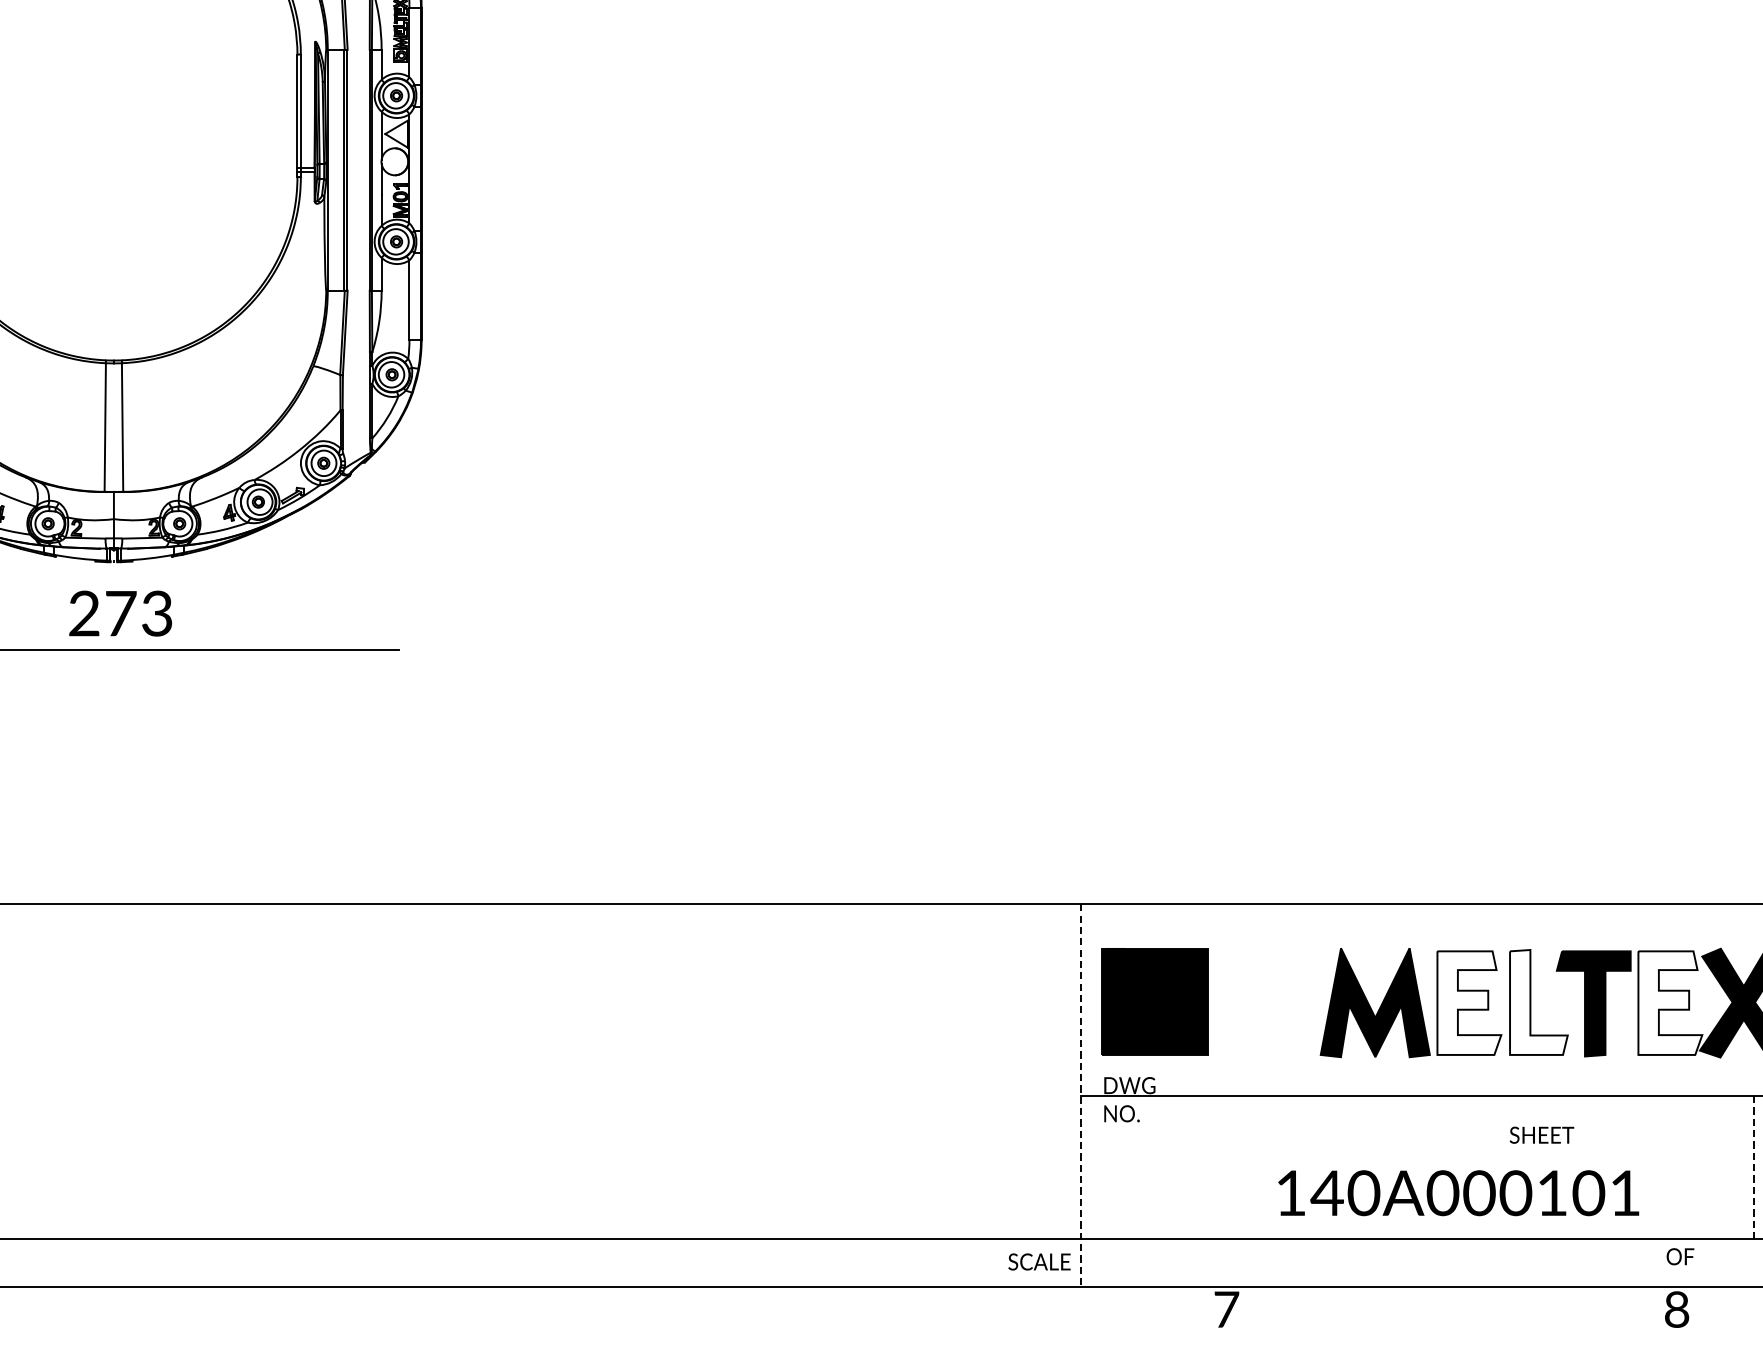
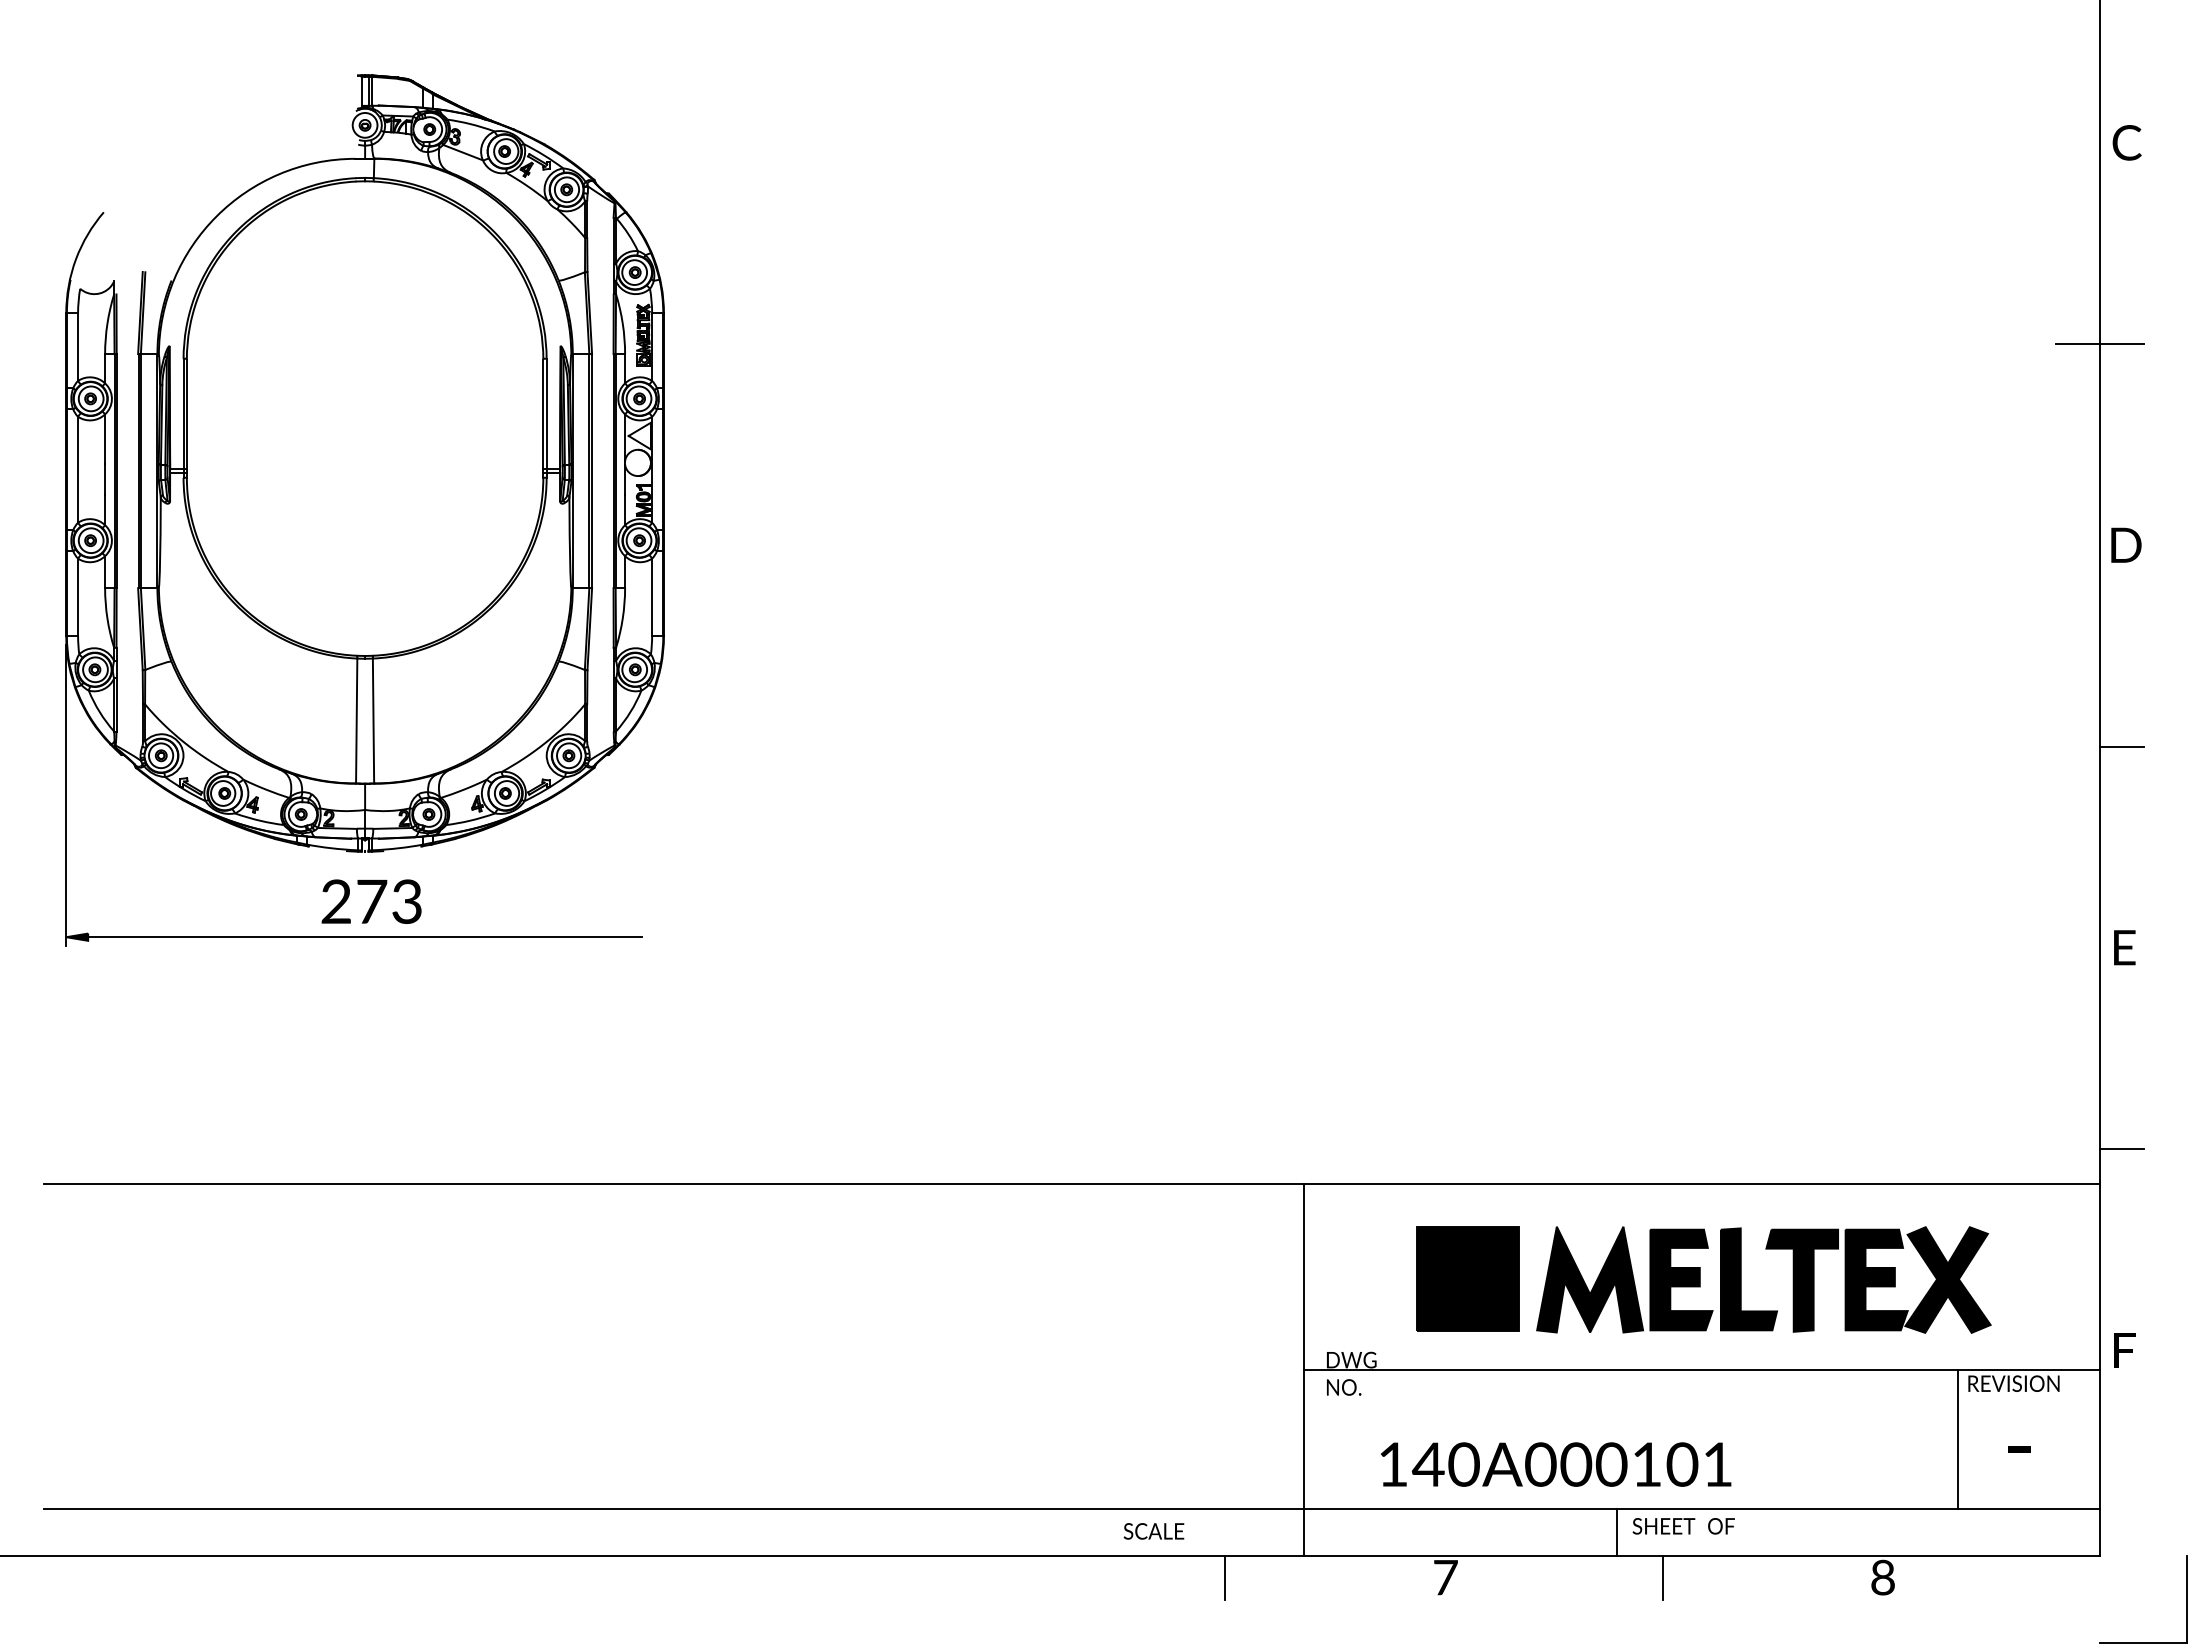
part: (1154, 1001) -> (1467, 1278), moved
fill: (1469, 1002) -> (1681, 1279), added
fill: (1538, 1002) -> (1748, 1279), added
fill: (1670, 1002) -> (1876, 1279), added
line: (1080, 1095) -> (1303, 1369), dashed -> solid
text: (1541, 1135) -> (1663, 1526), moved
line: (1753, 1167) -> (1957, 1439), dashed -> solid
text: (1459, 1193) -> (1556, 1464), moved
text: (1680, 1256) -> (1721, 1526), moved
text: (1039, 1262) -> (1153, 1531), moved
line: (1402, 1263) -> (1616, 1532), added
line: (999, 1309) -> (1225, 1577), added
line: (1449, 1309) -> (1662, 1577), added

